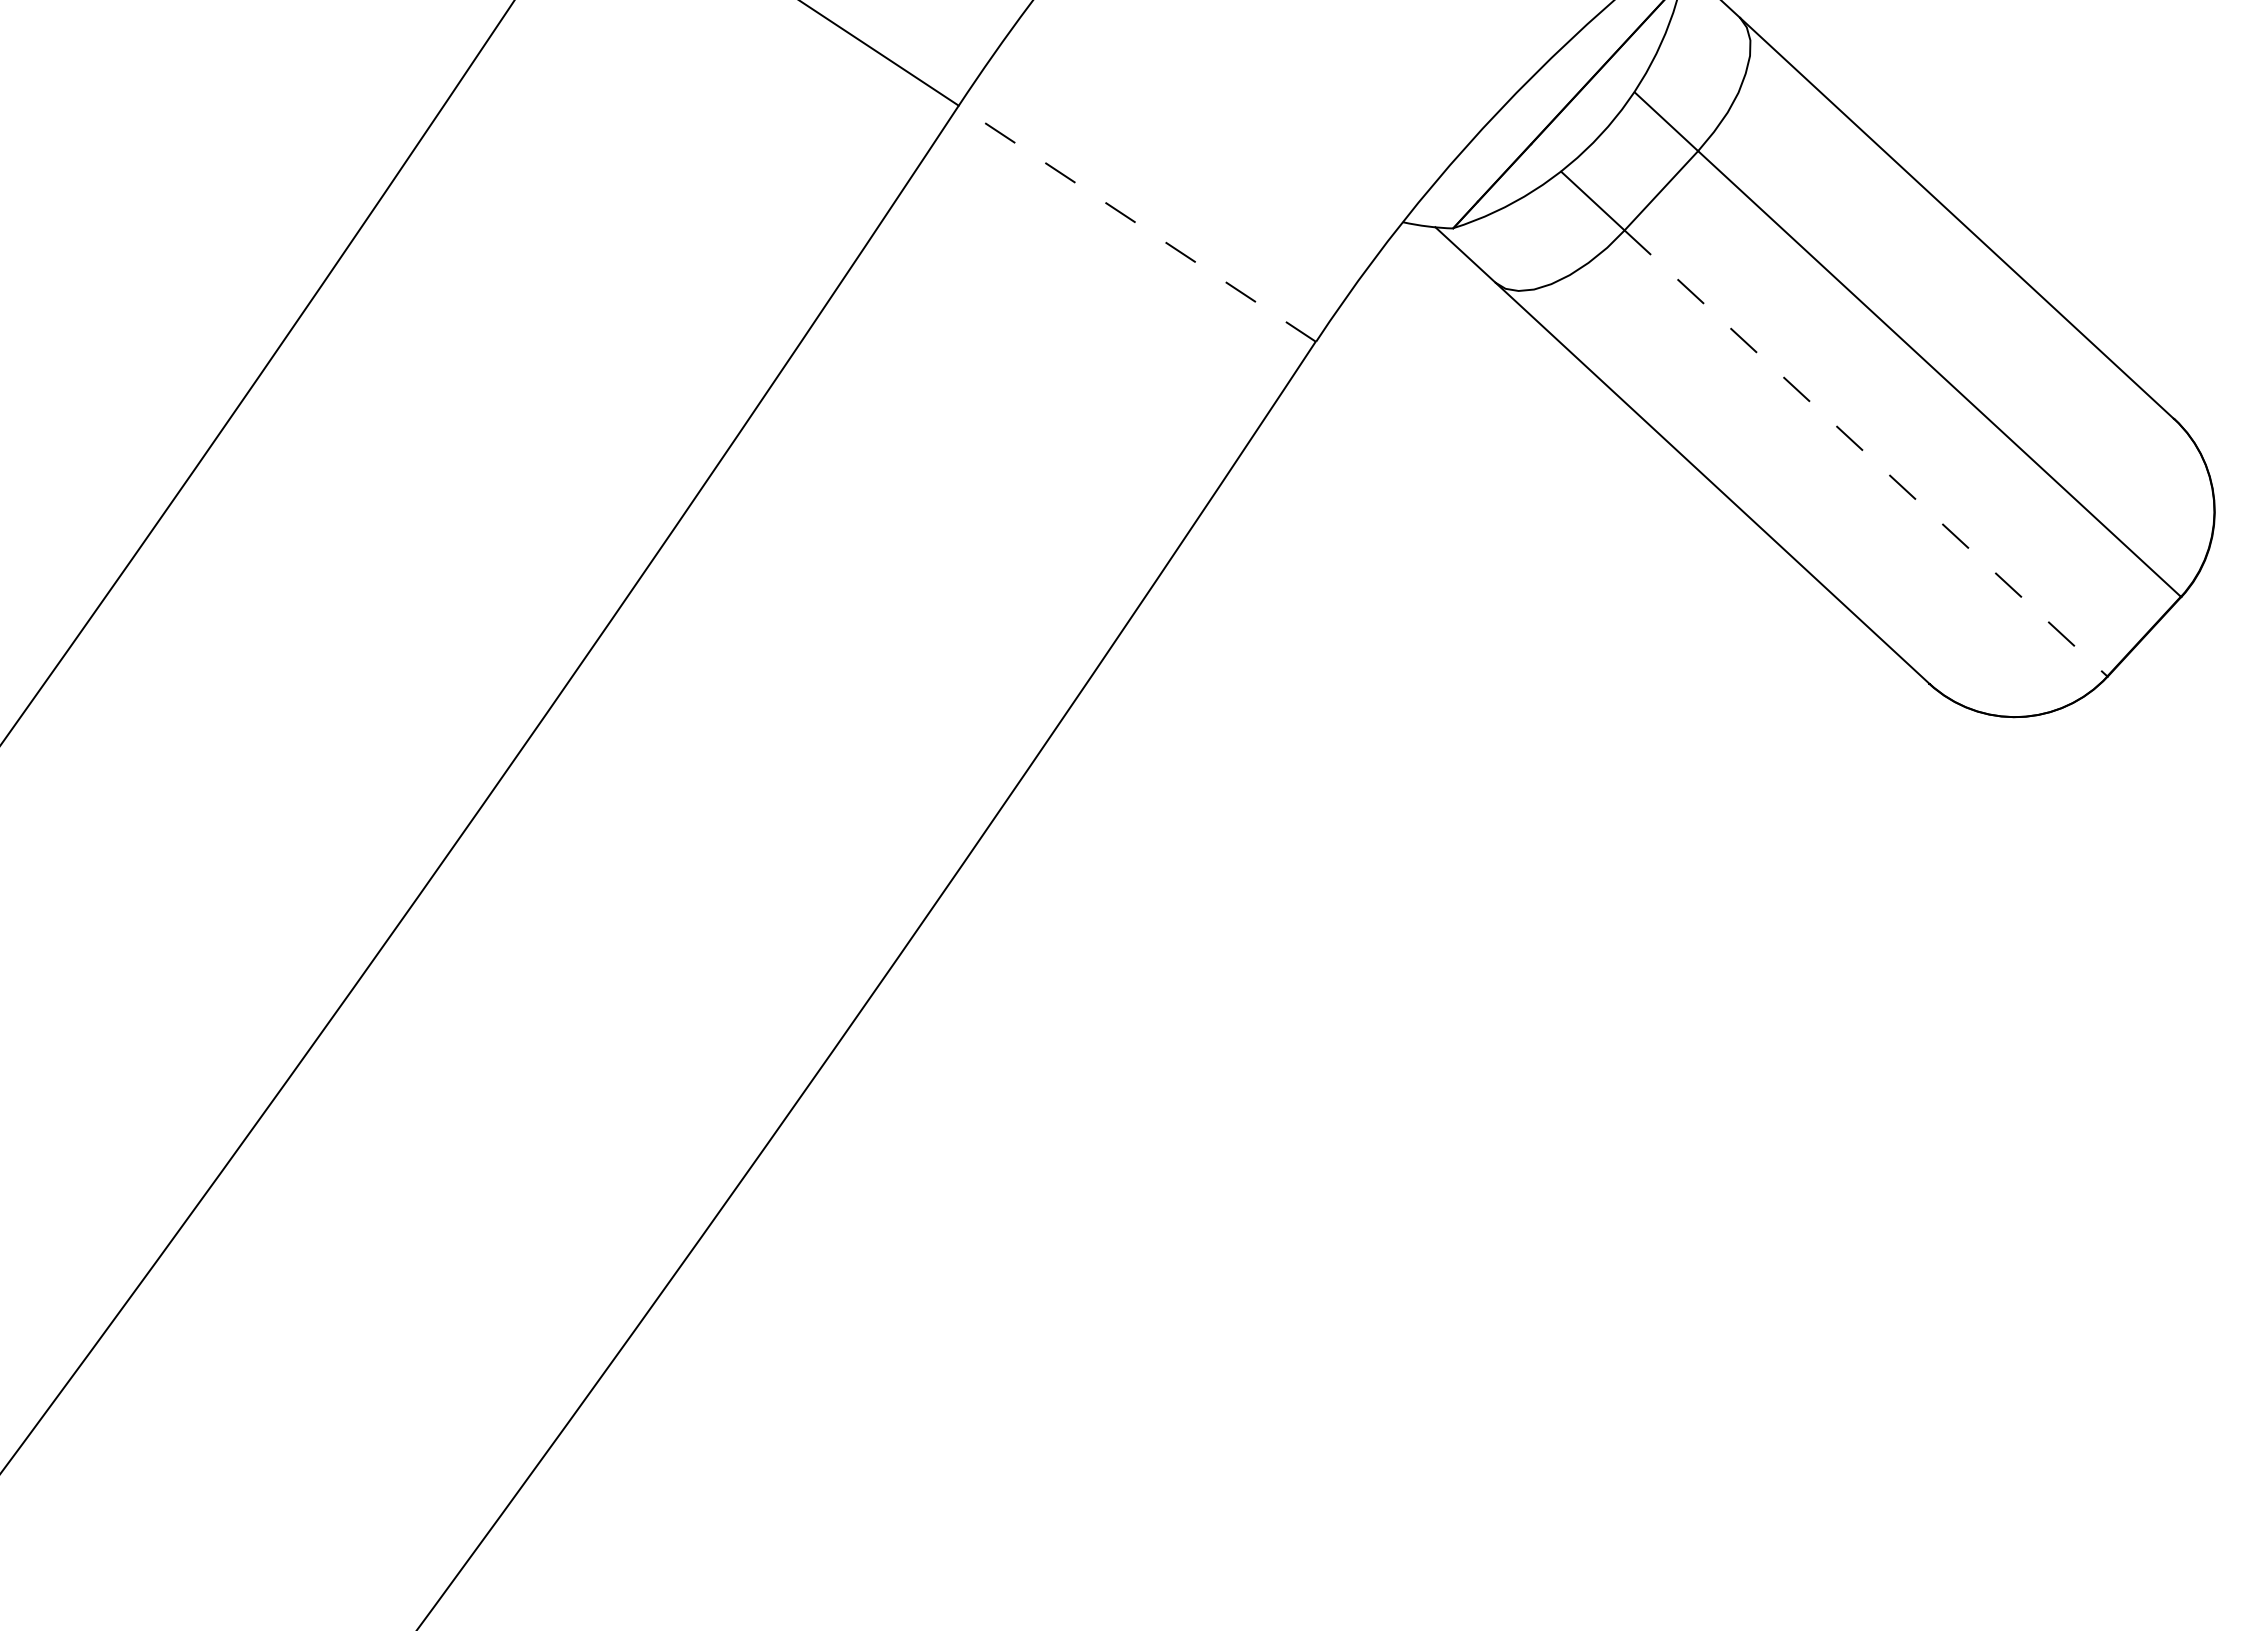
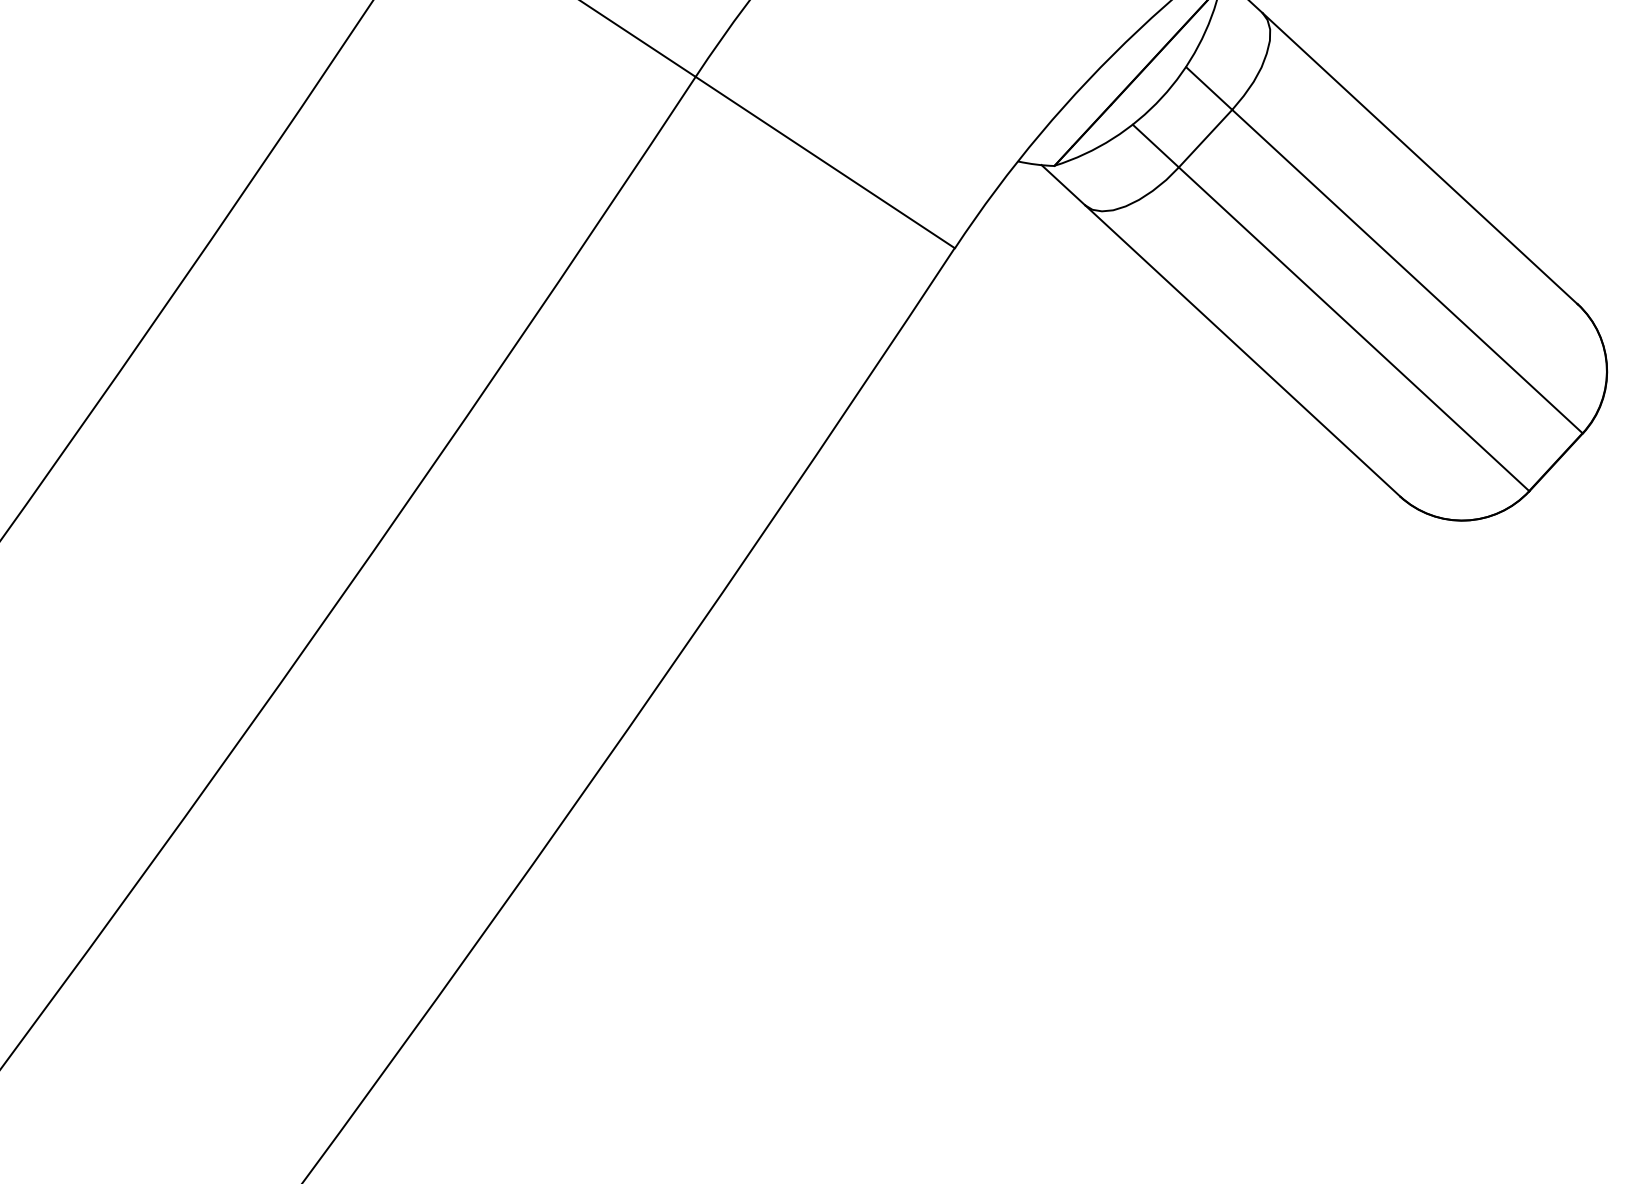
line: (1136, 223) -> (824, 162), dashed -> solid
line: (1865, 453) -> (1353, 329), dashed -> solid

